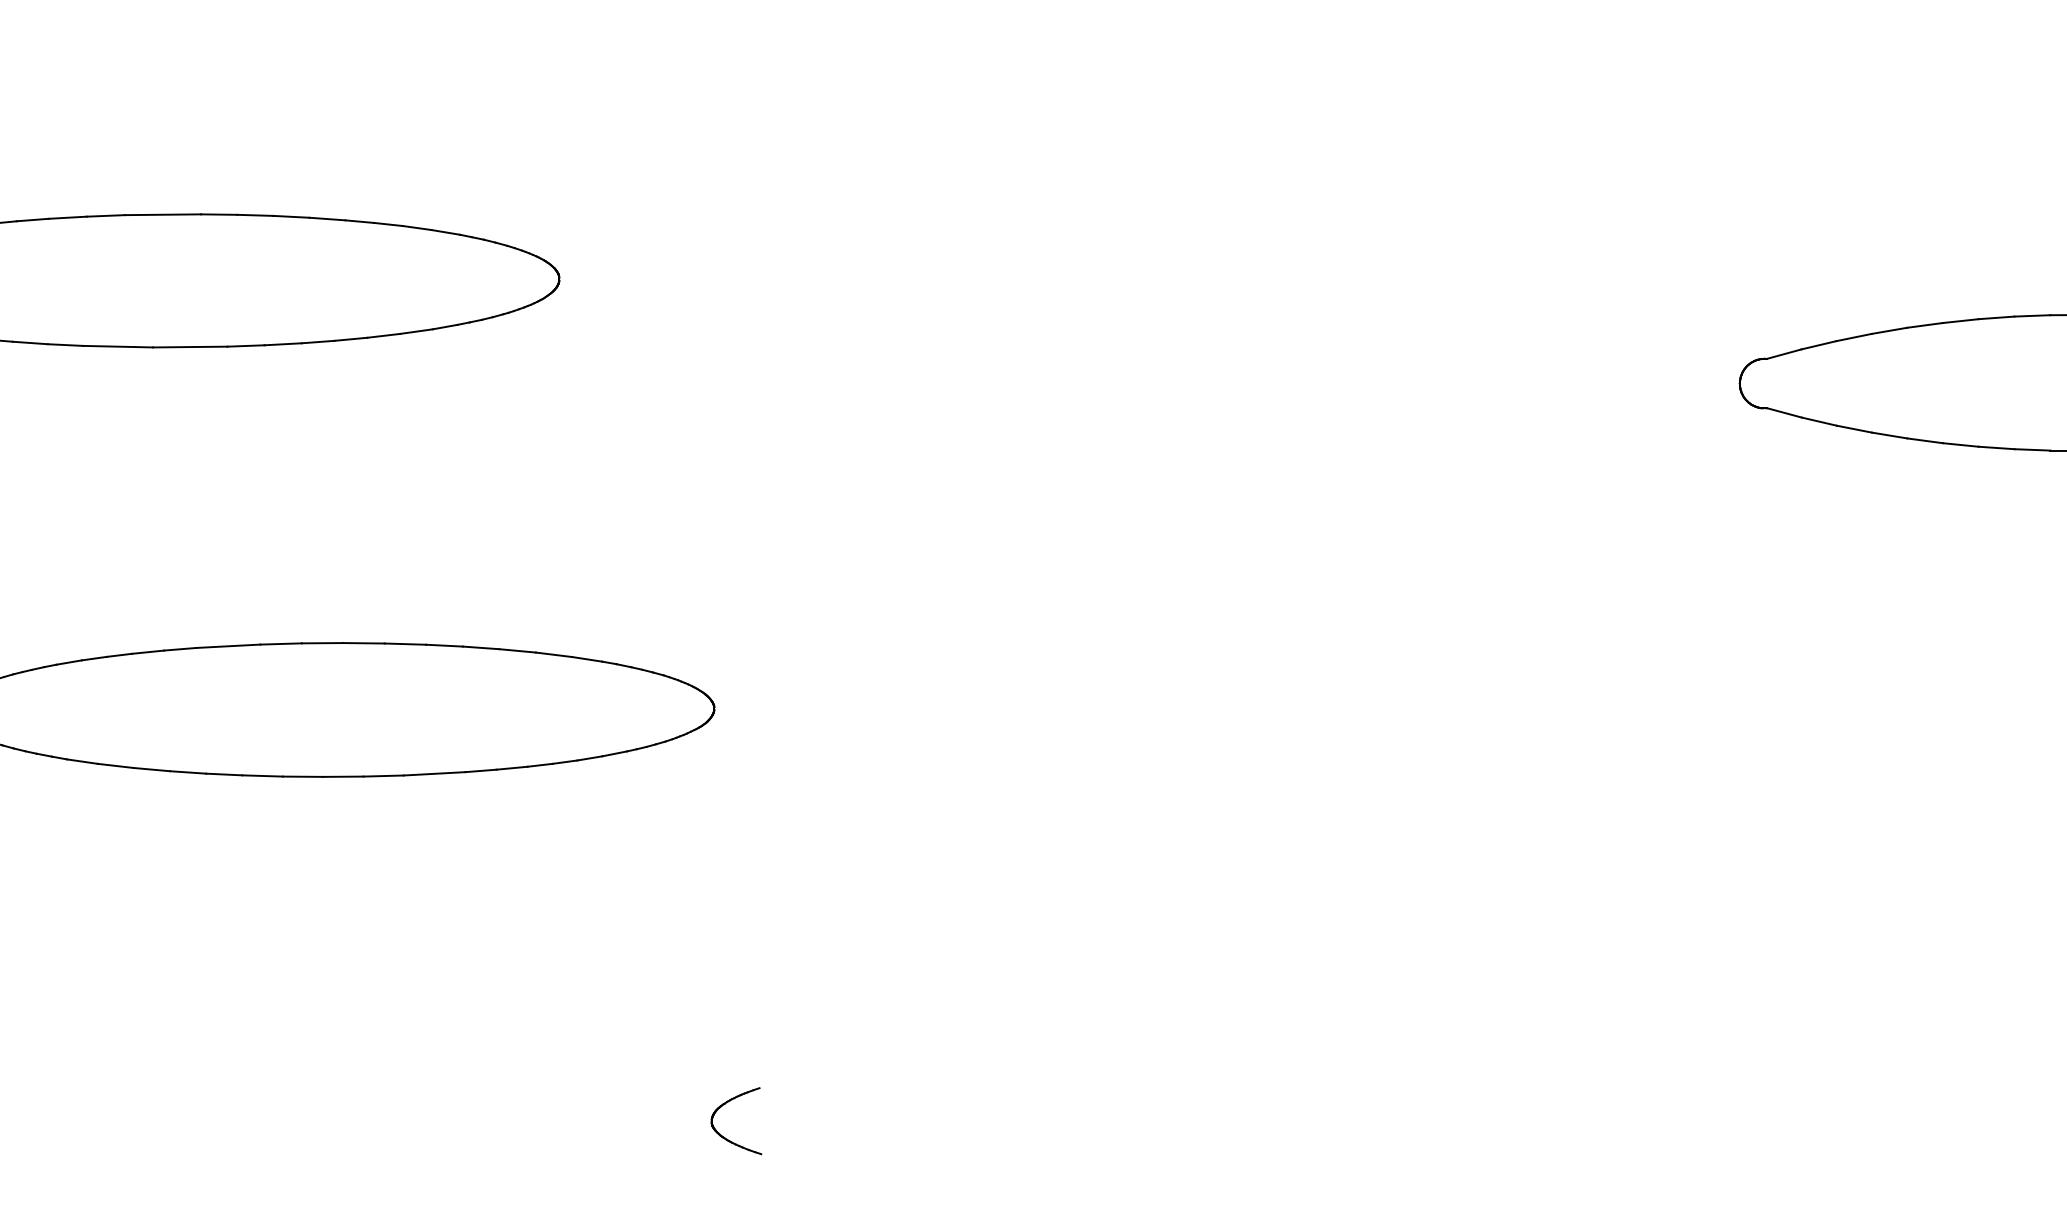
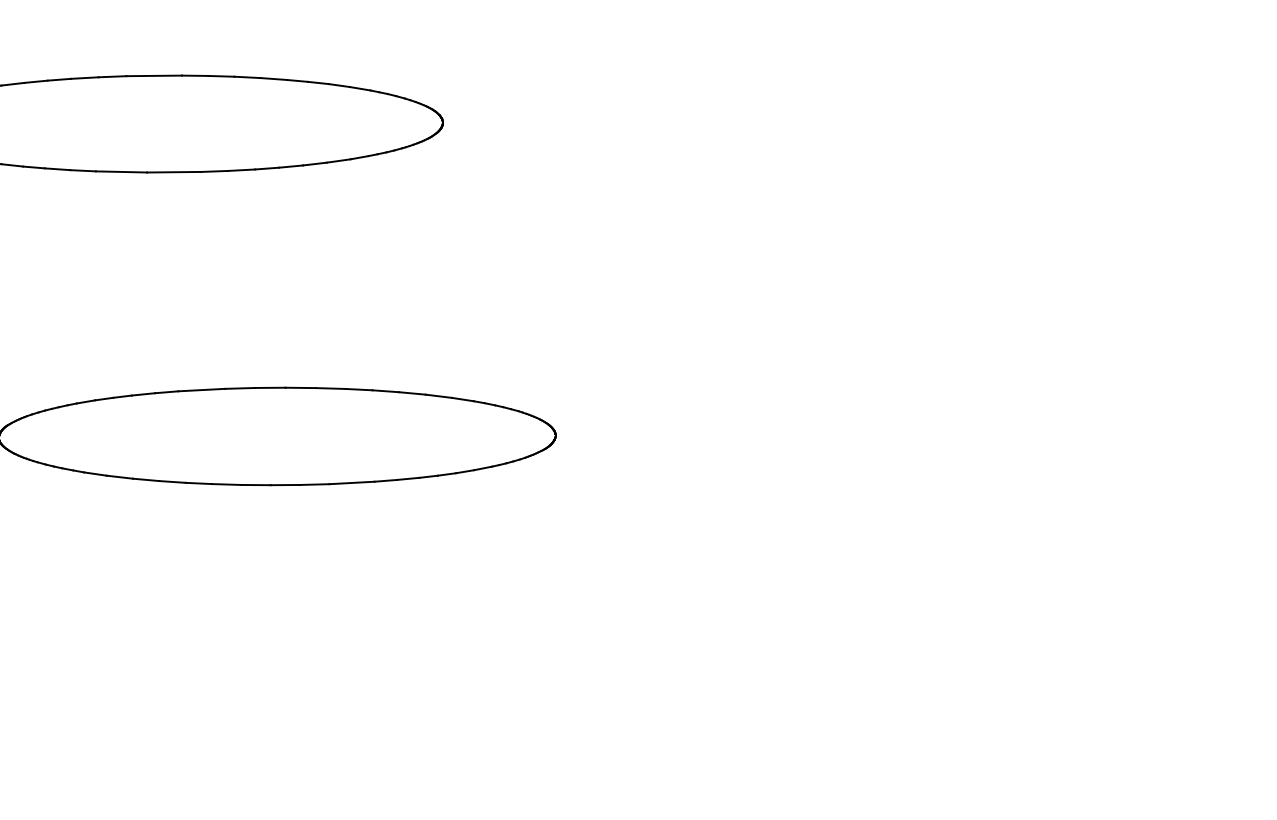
part: (725, 1137) -> (563, 747), removed

